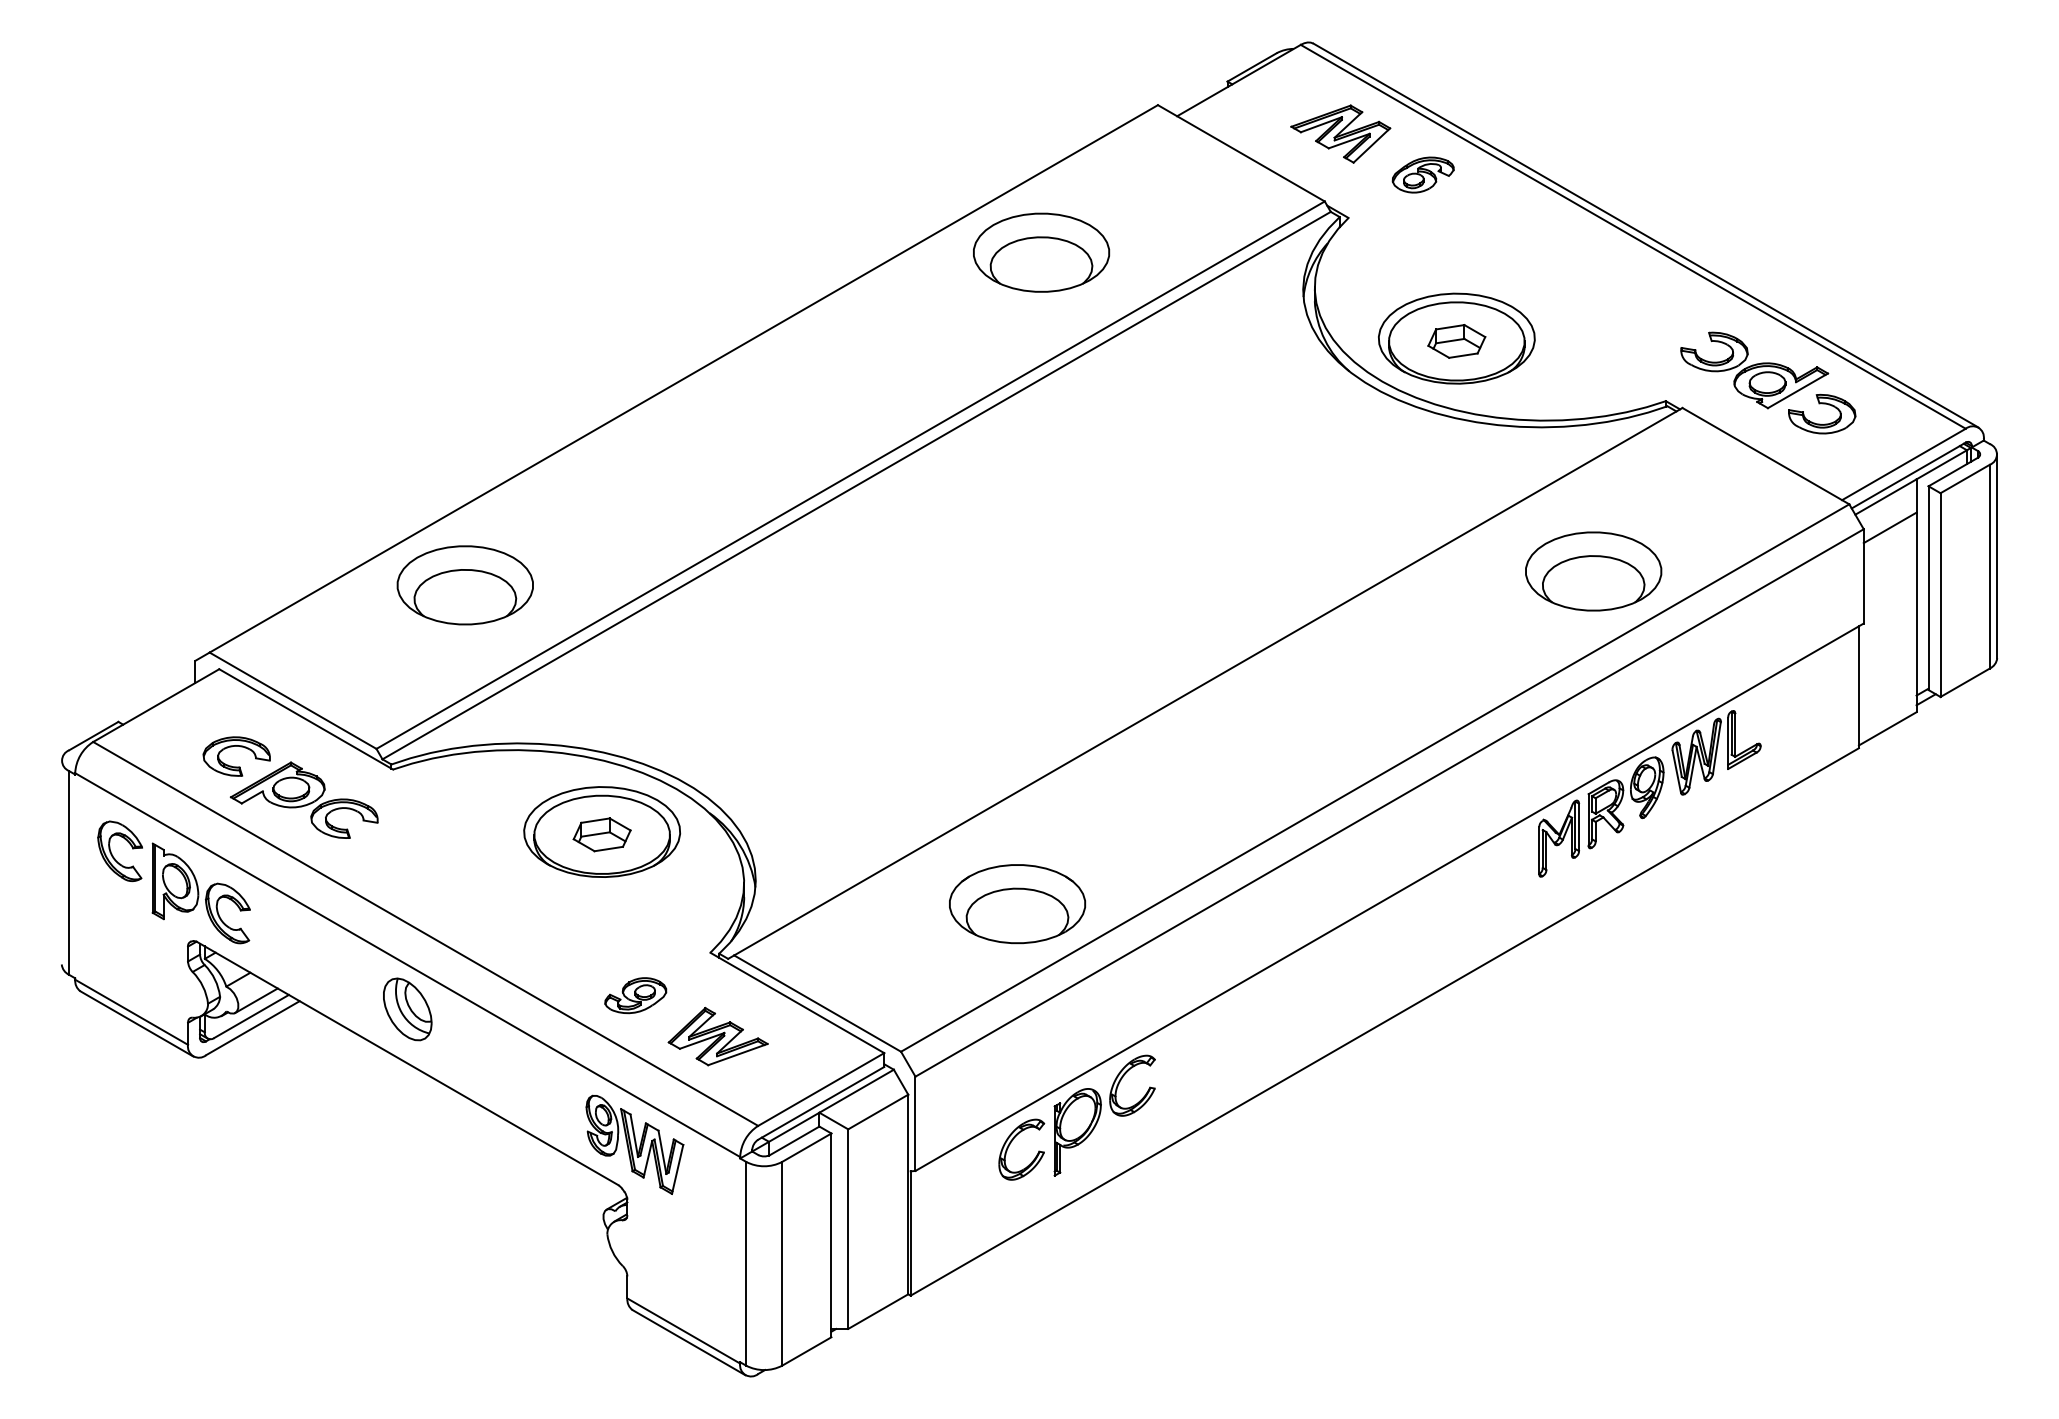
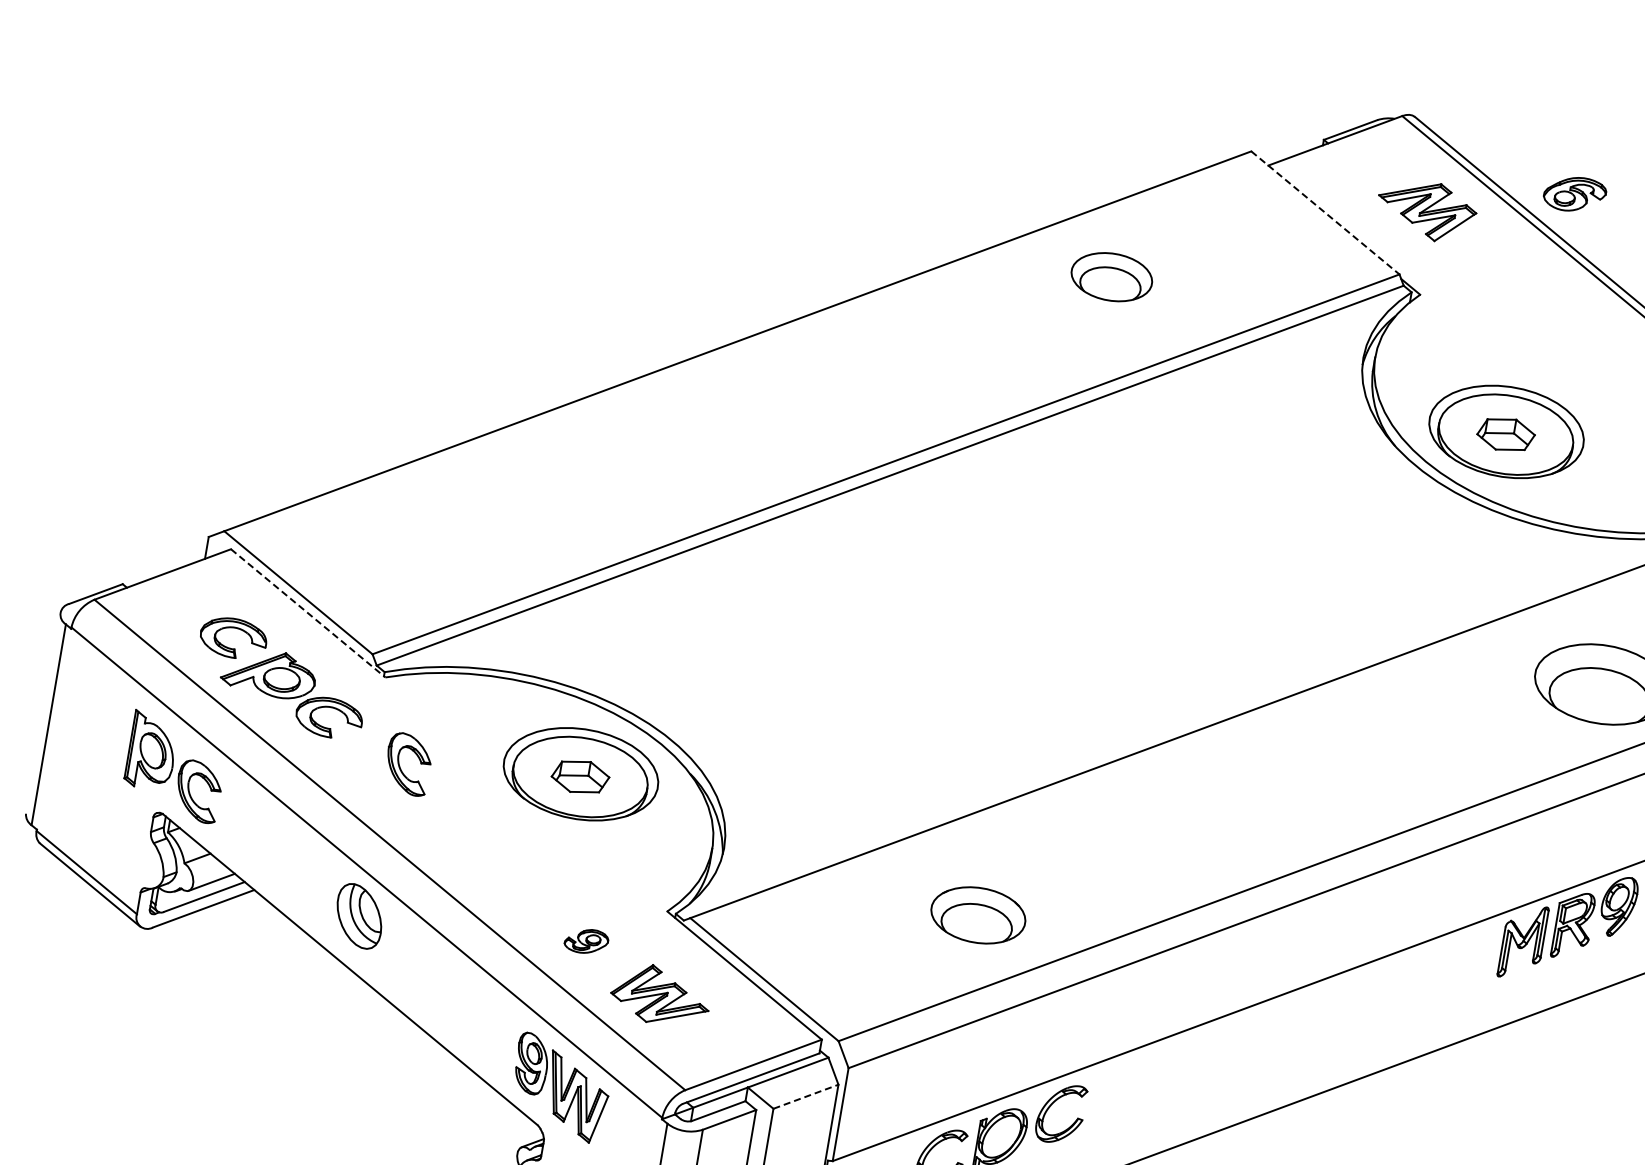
line: (1241, 153) -> (1325, 213), solid -> dashed
part: (1422, 174) -> (1574, 193), moved
part: (1041, 252) -> (1111, 277), size x0.6
part: (464, 585) -> (486, 508), removed
line: (306, 719) -> (308, 613), solid -> dashed
part: (113, 855) -> (400, 767), moved
part: (1017, 904) -> (978, 915), size x0.7
part: (635, 995) -> (586, 940), size x0.7
line: (878, 1112) -> (806, 1097), solid -> dashed

